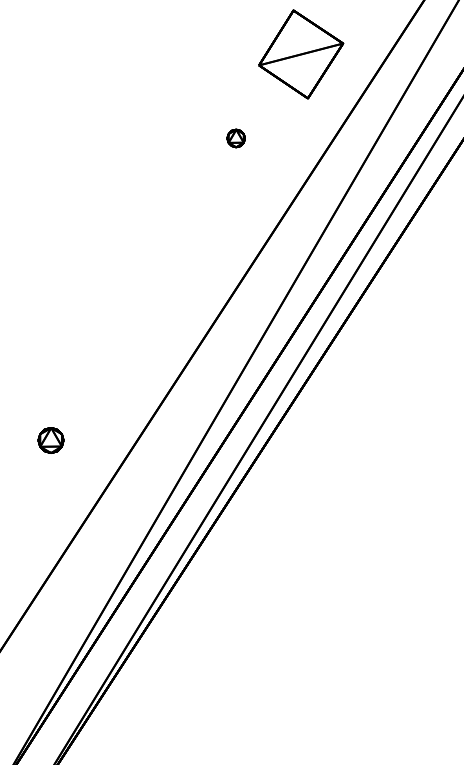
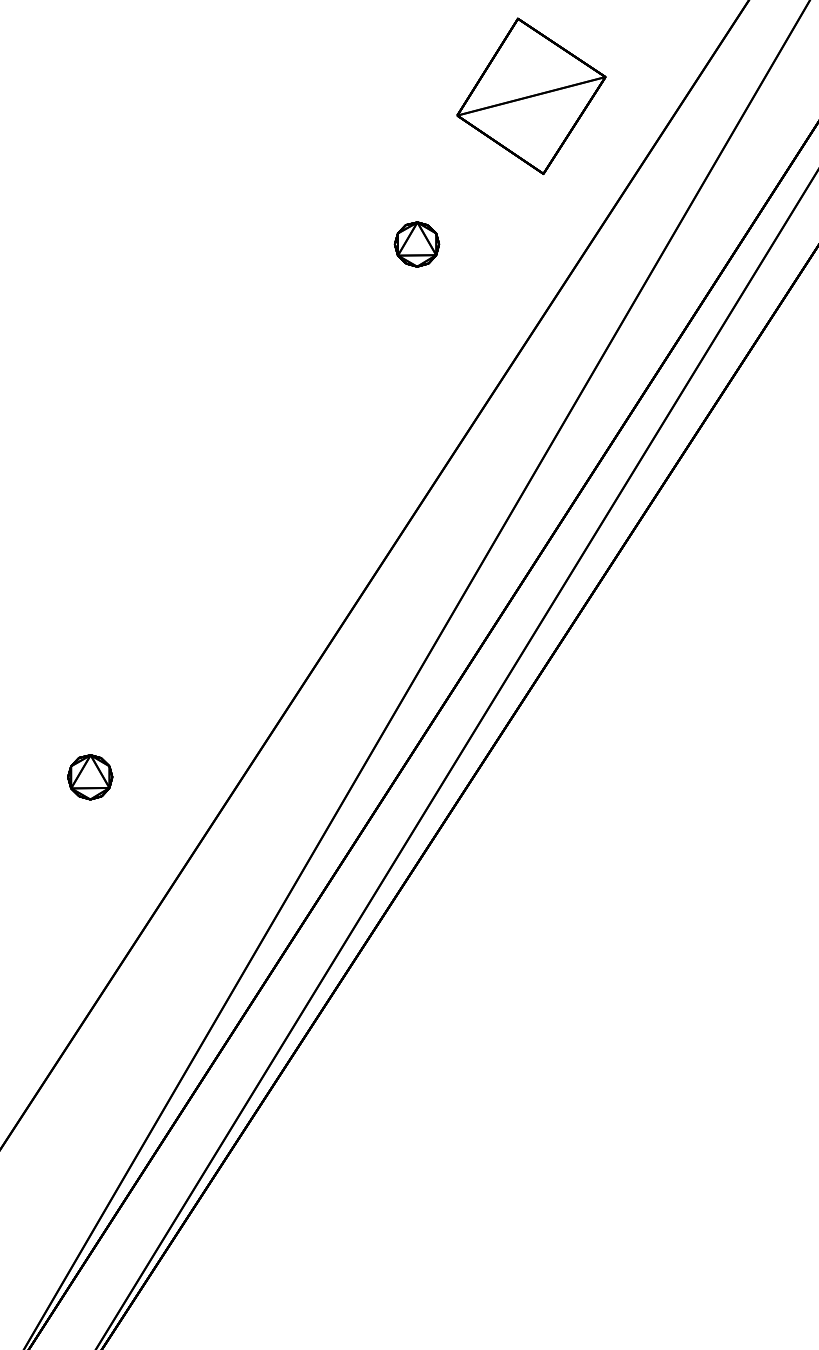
part: (235, 138) -> (415, 244), size x1.43

